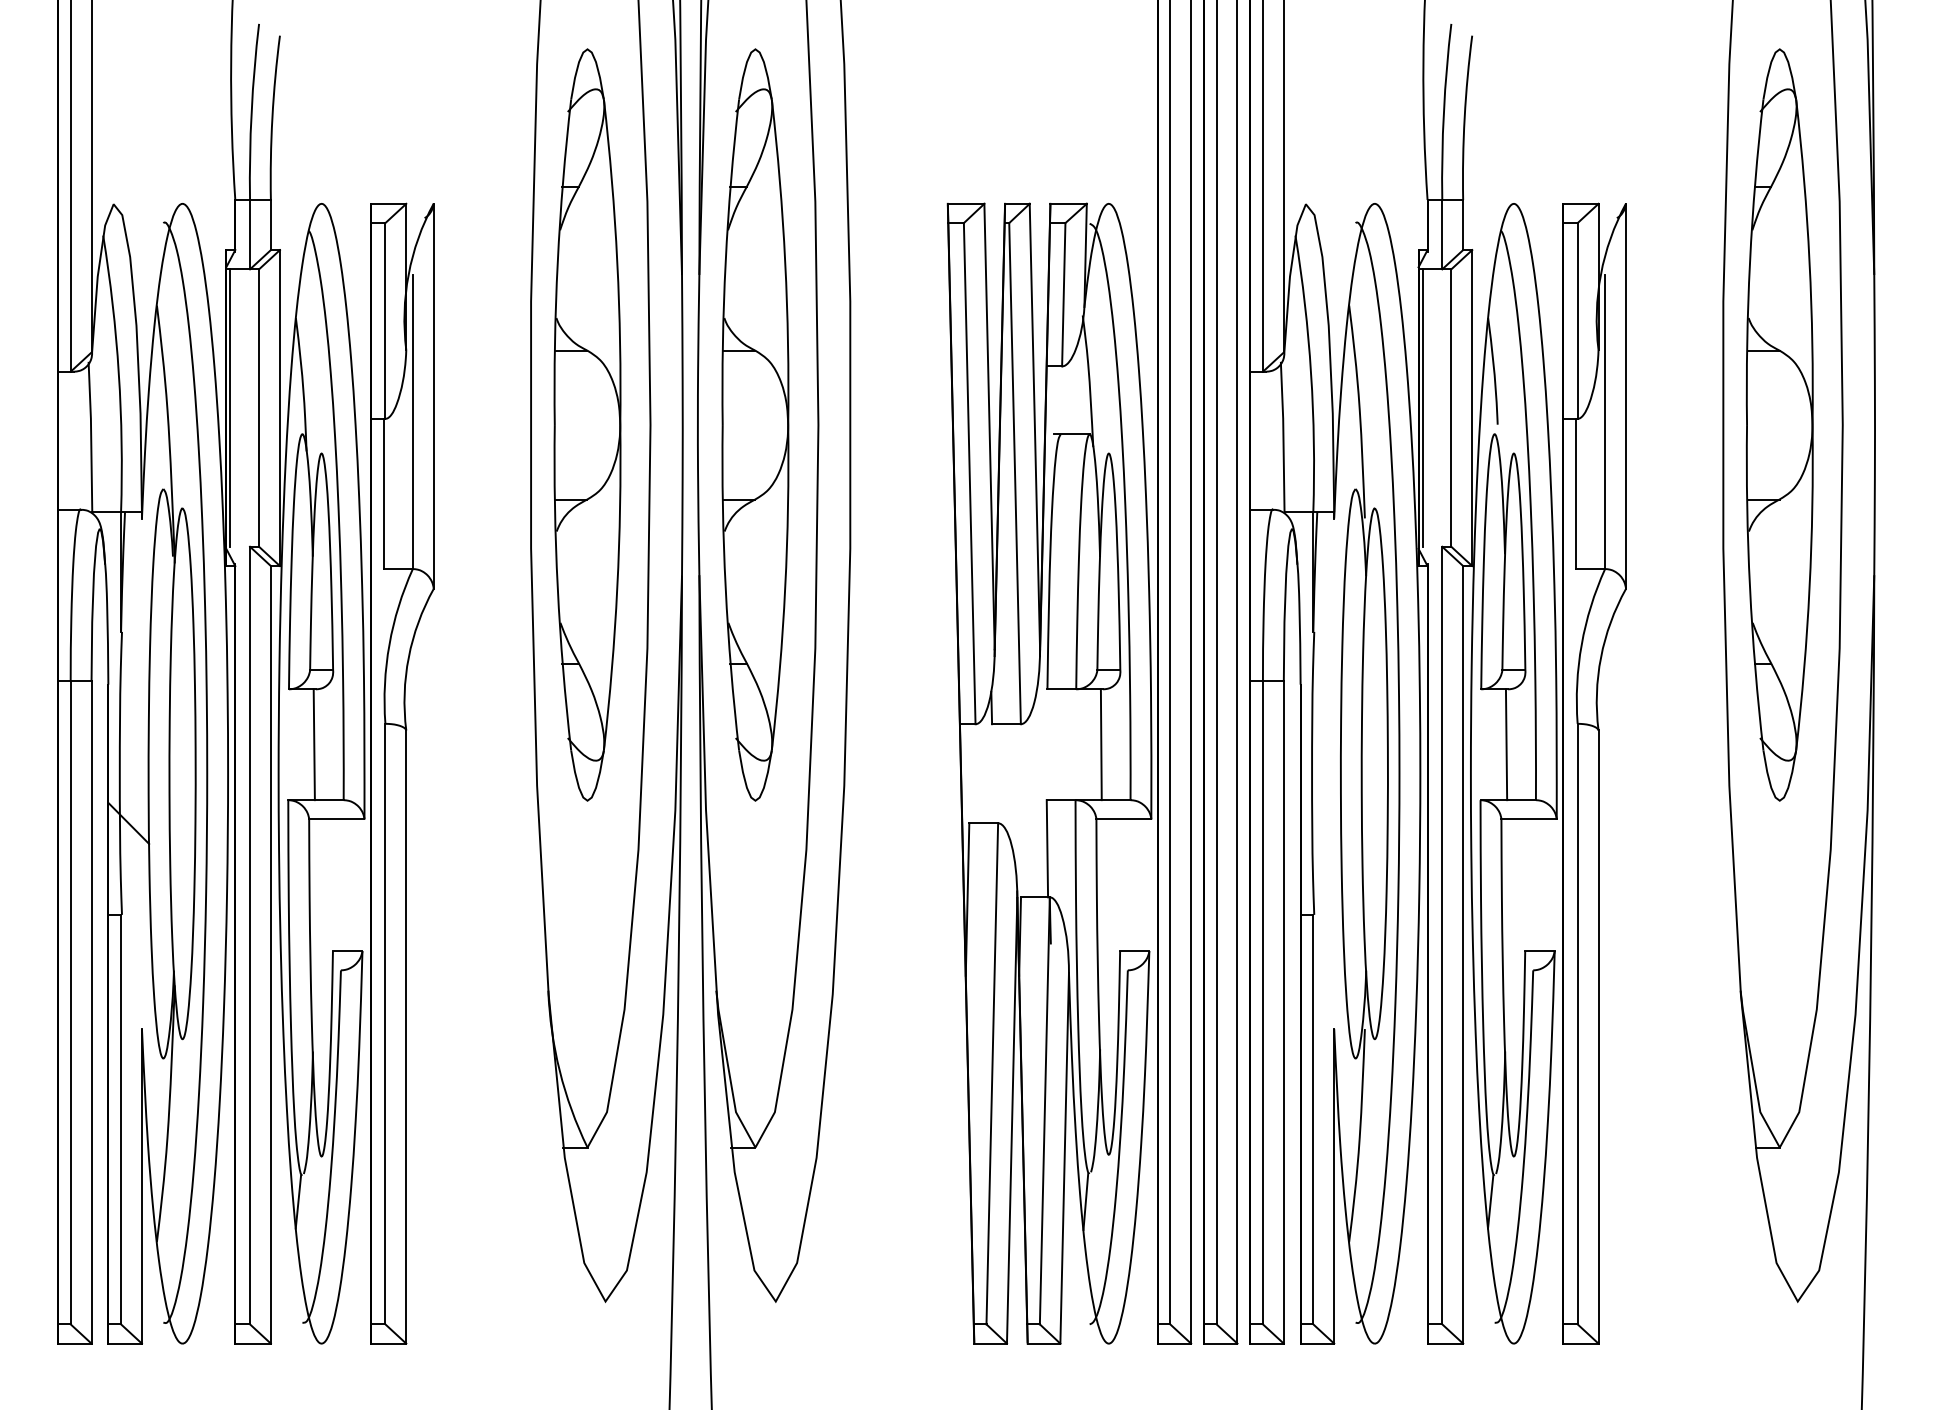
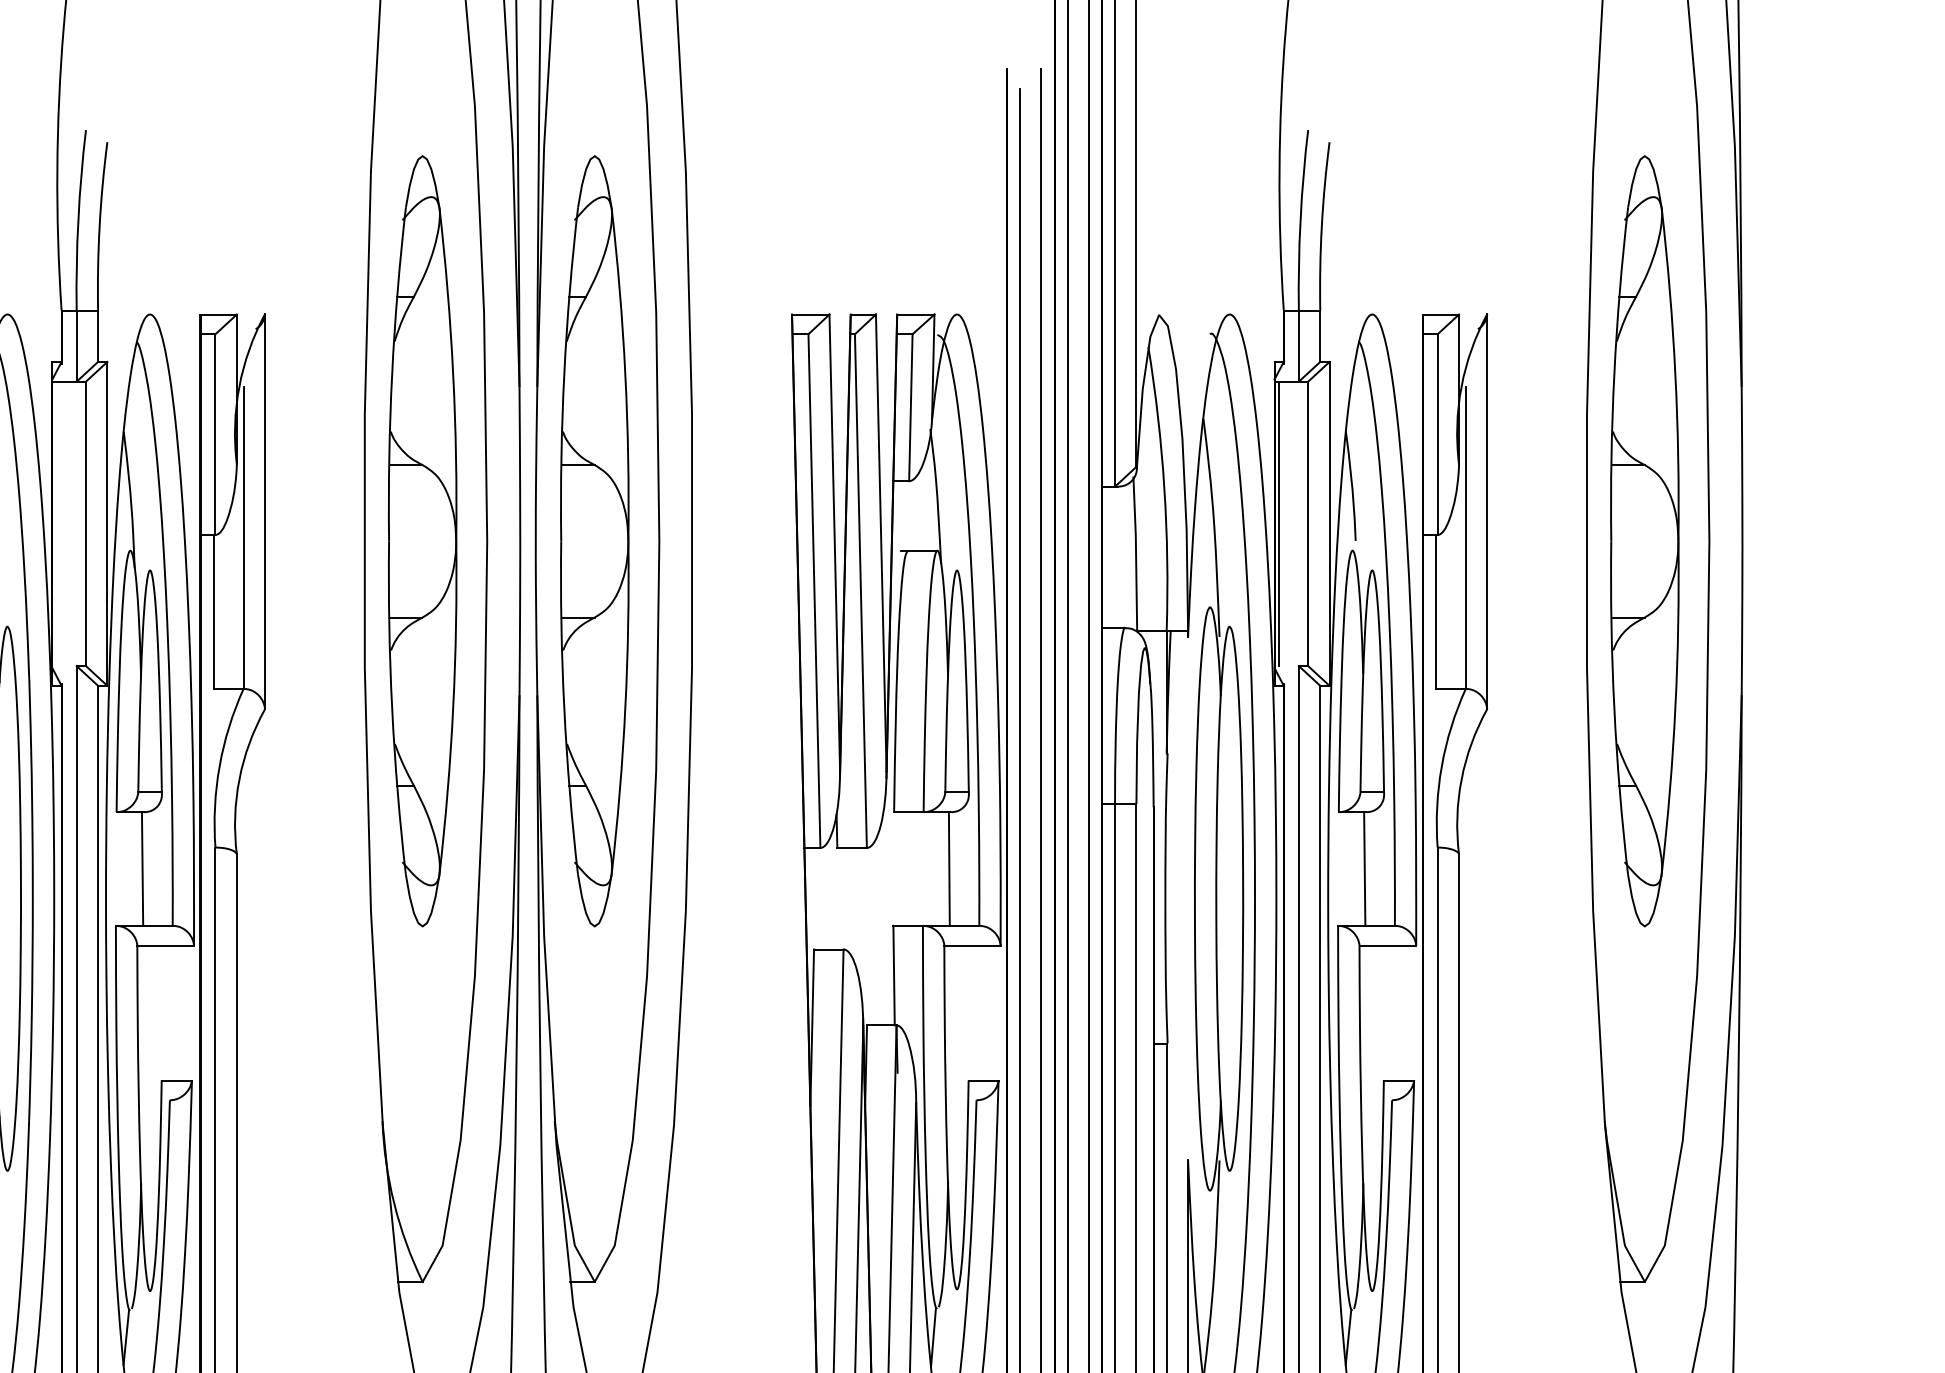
line: (230, 407) -> (56, 523), removed

